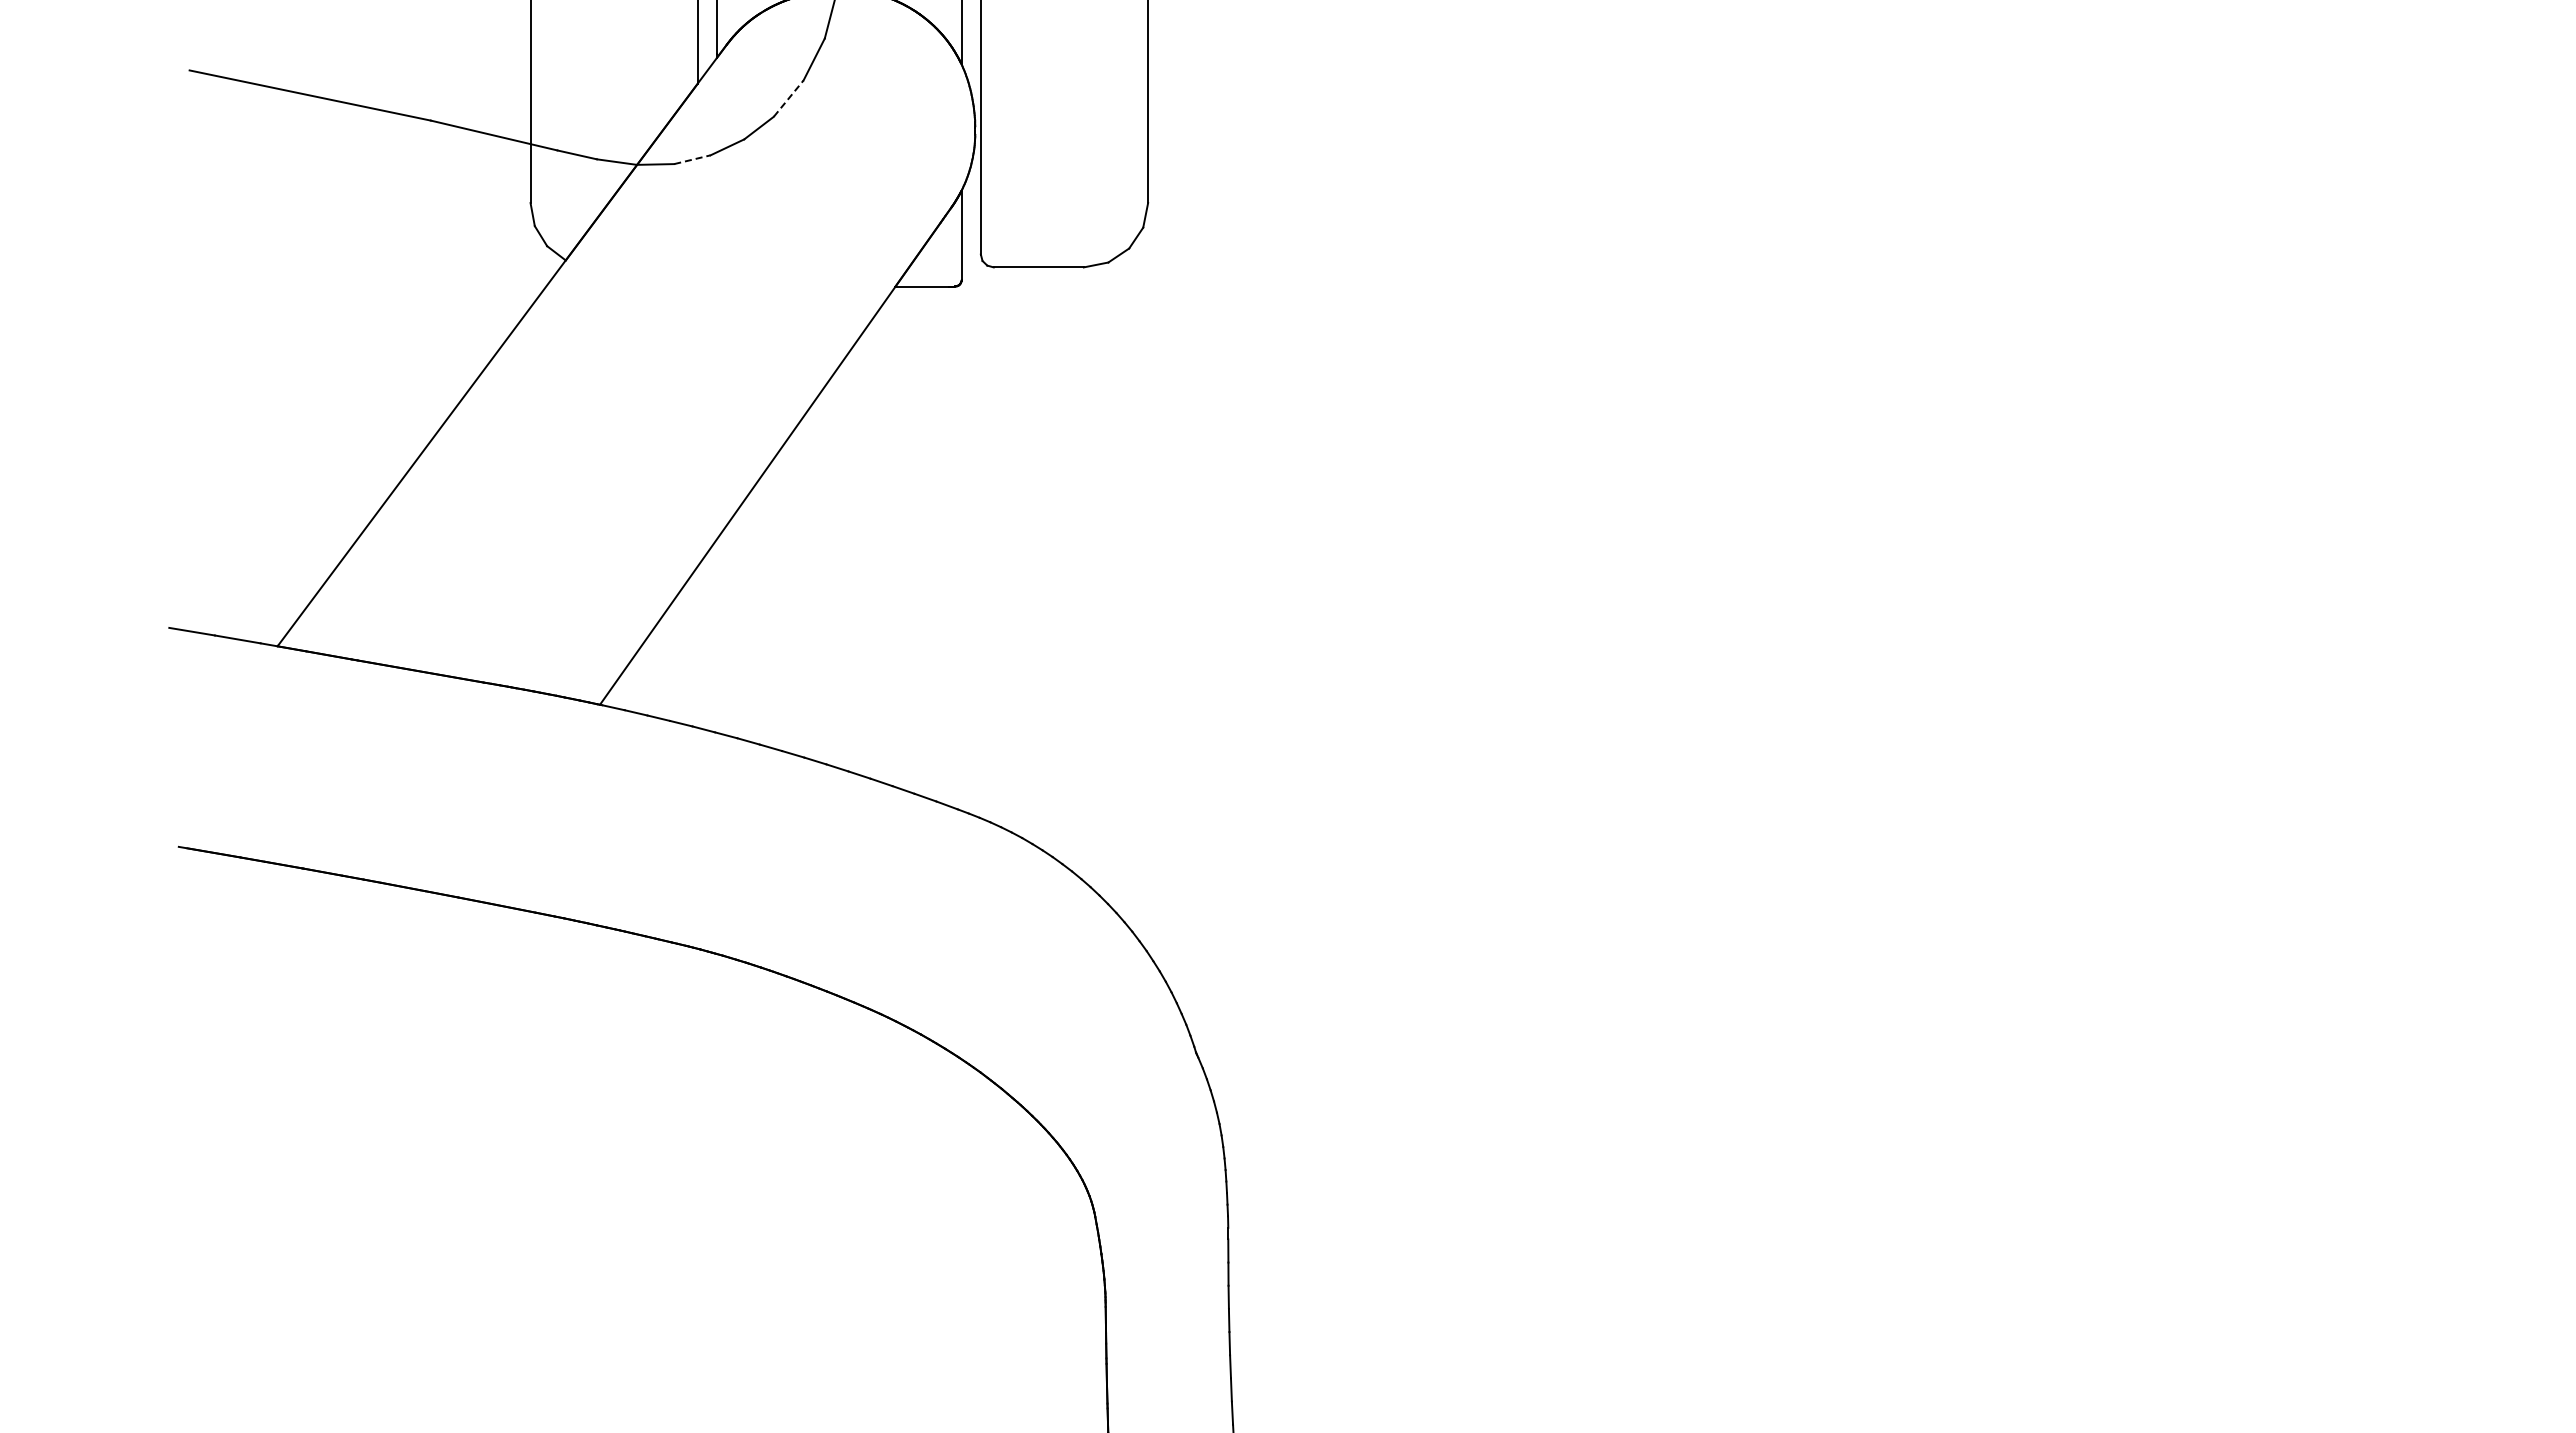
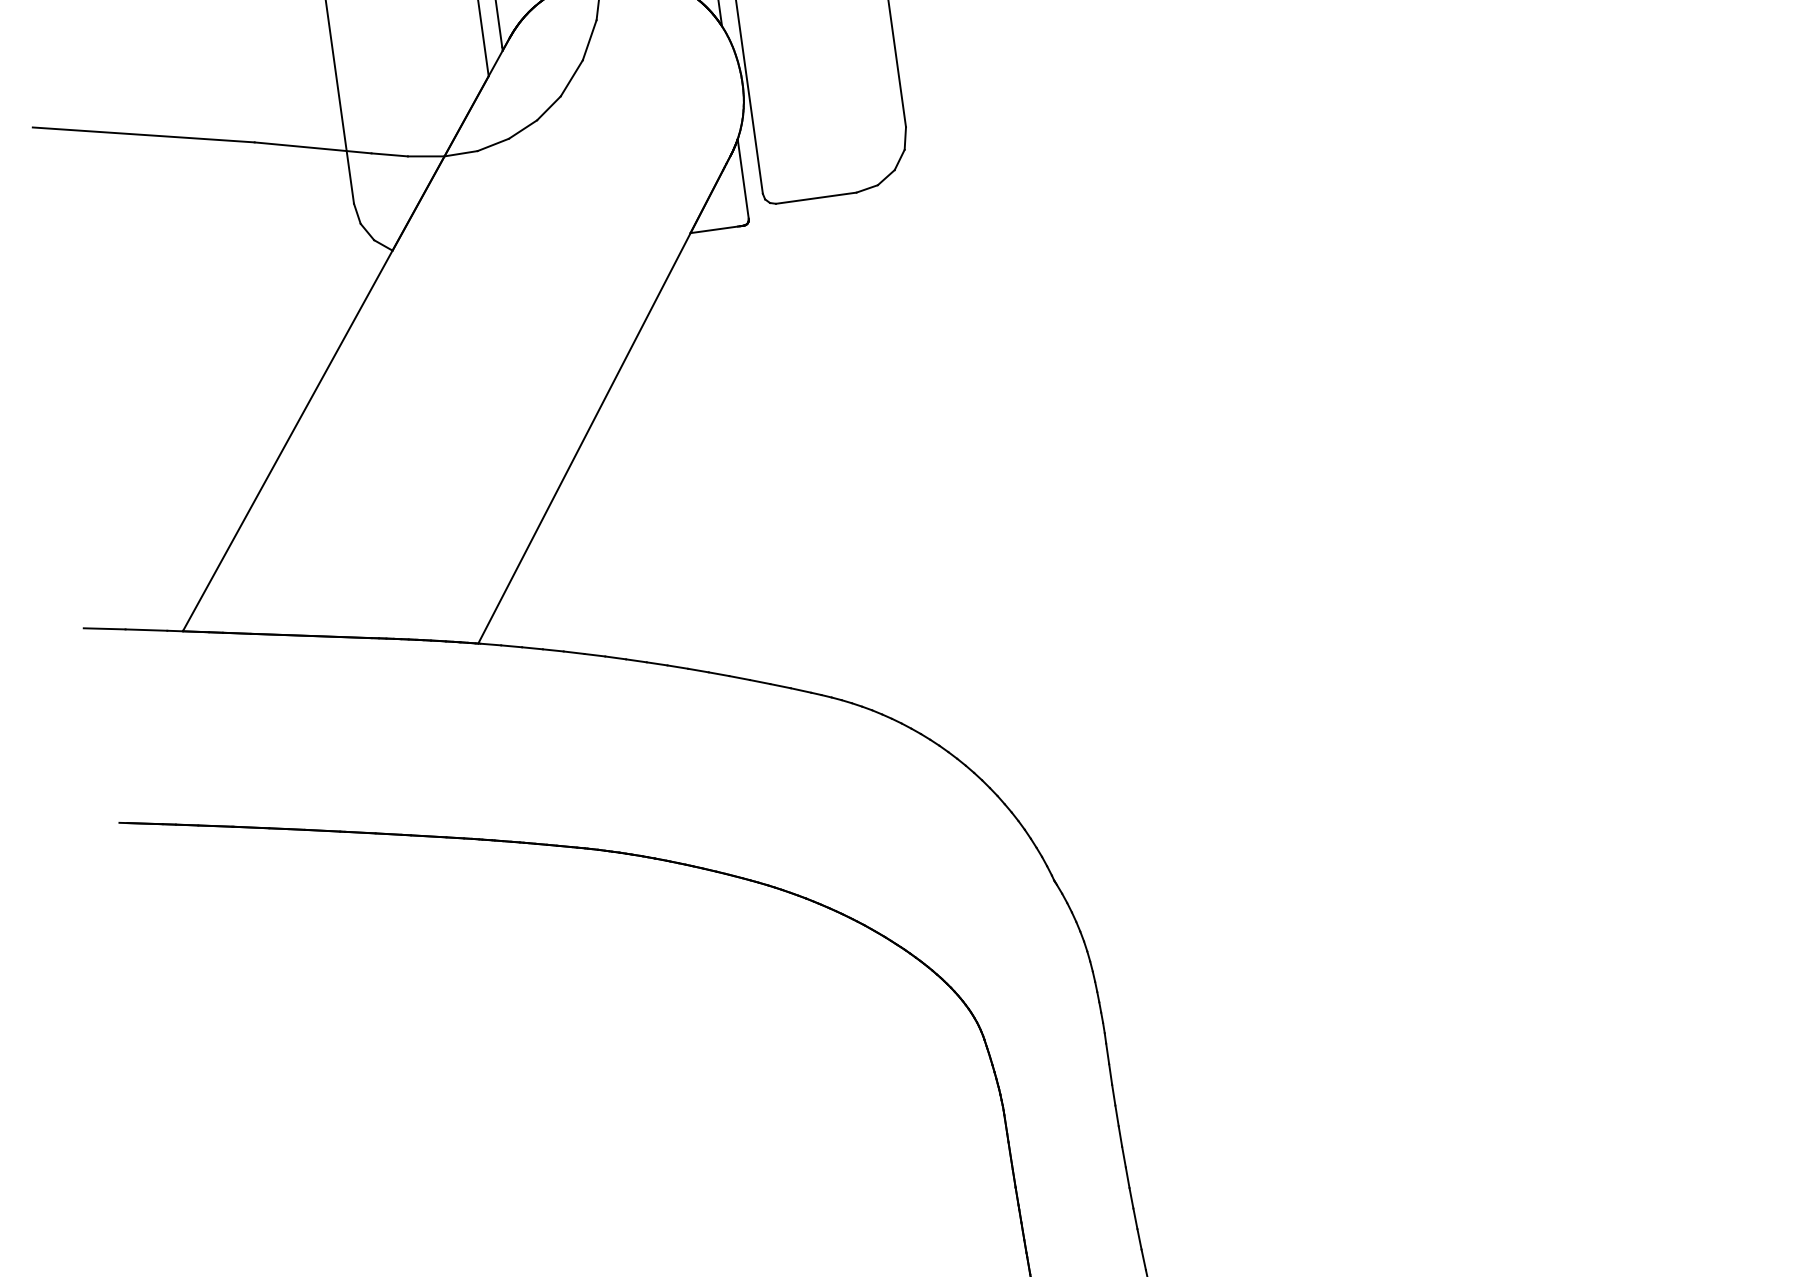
line: (789, 98) -> (572, 78), dashed -> solid
line: (692, 159) -> (493, 144), dashed -> solid

